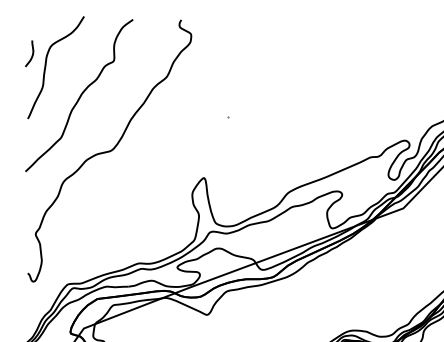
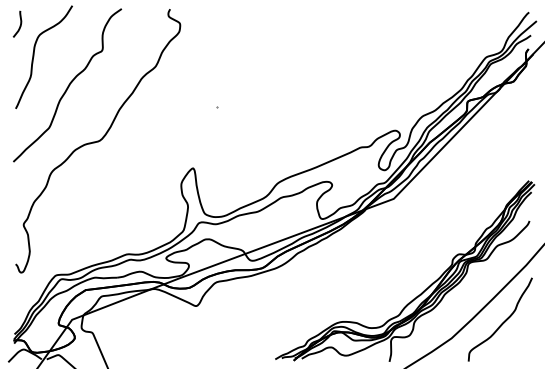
curve: (31, 54) -> (19, 25), moved

